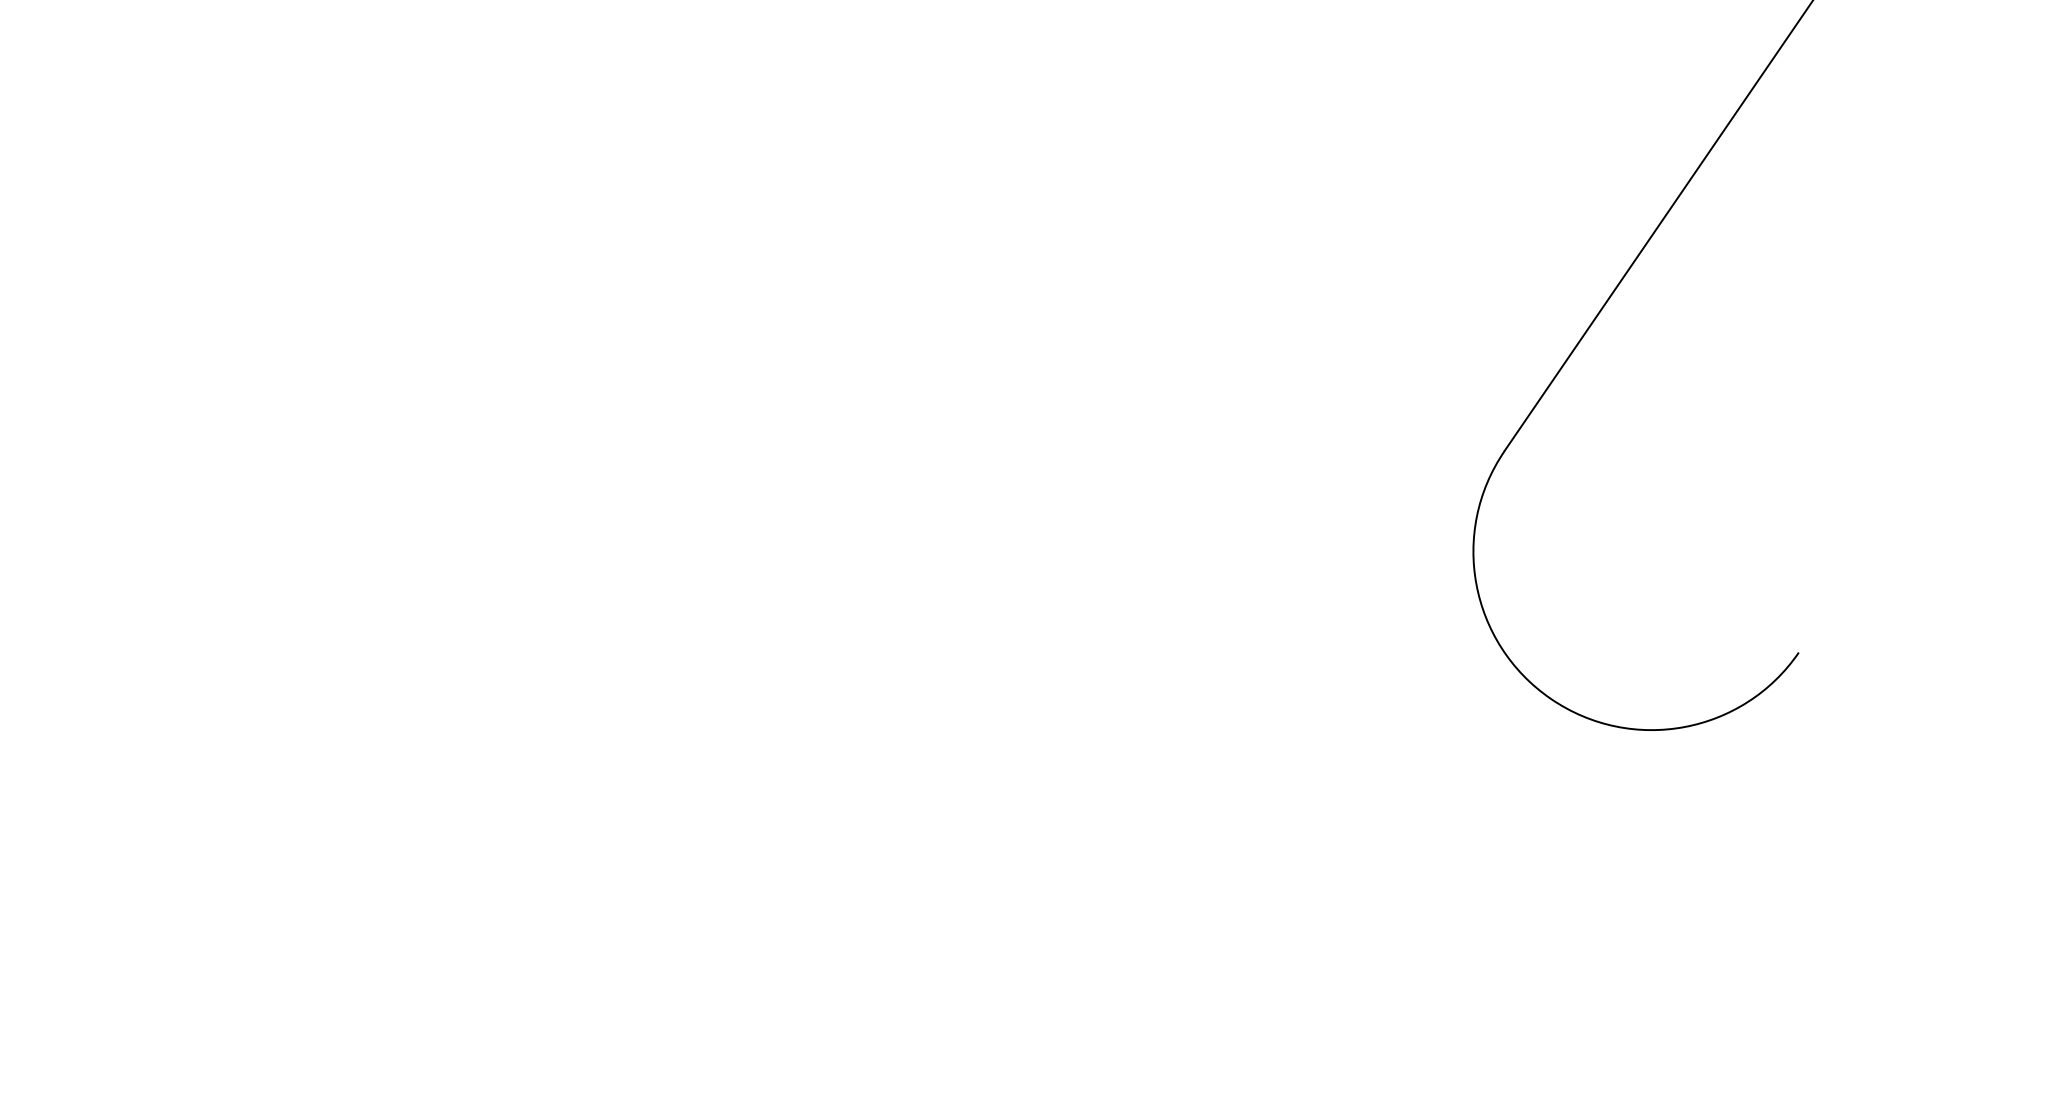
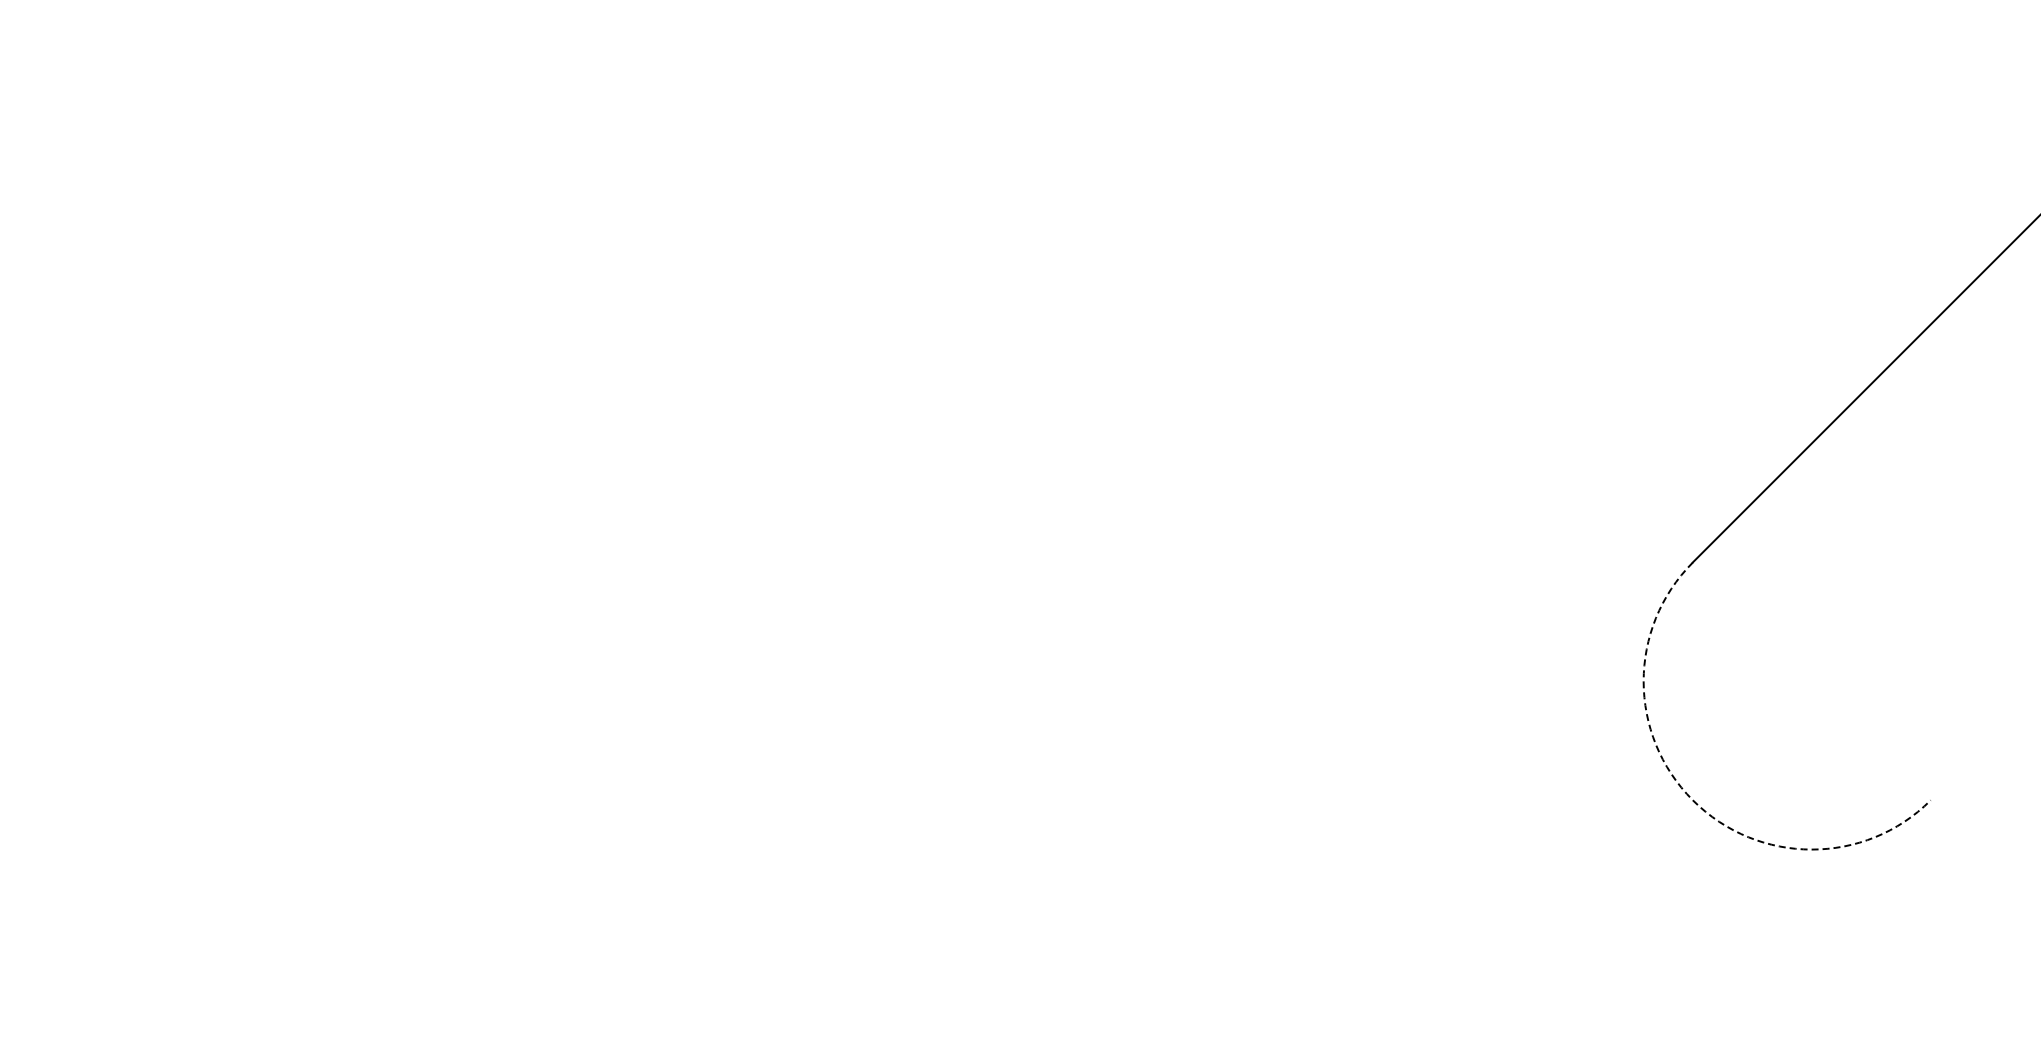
arc: (1550, 699) -> (1692, 800), solid -> dashed

